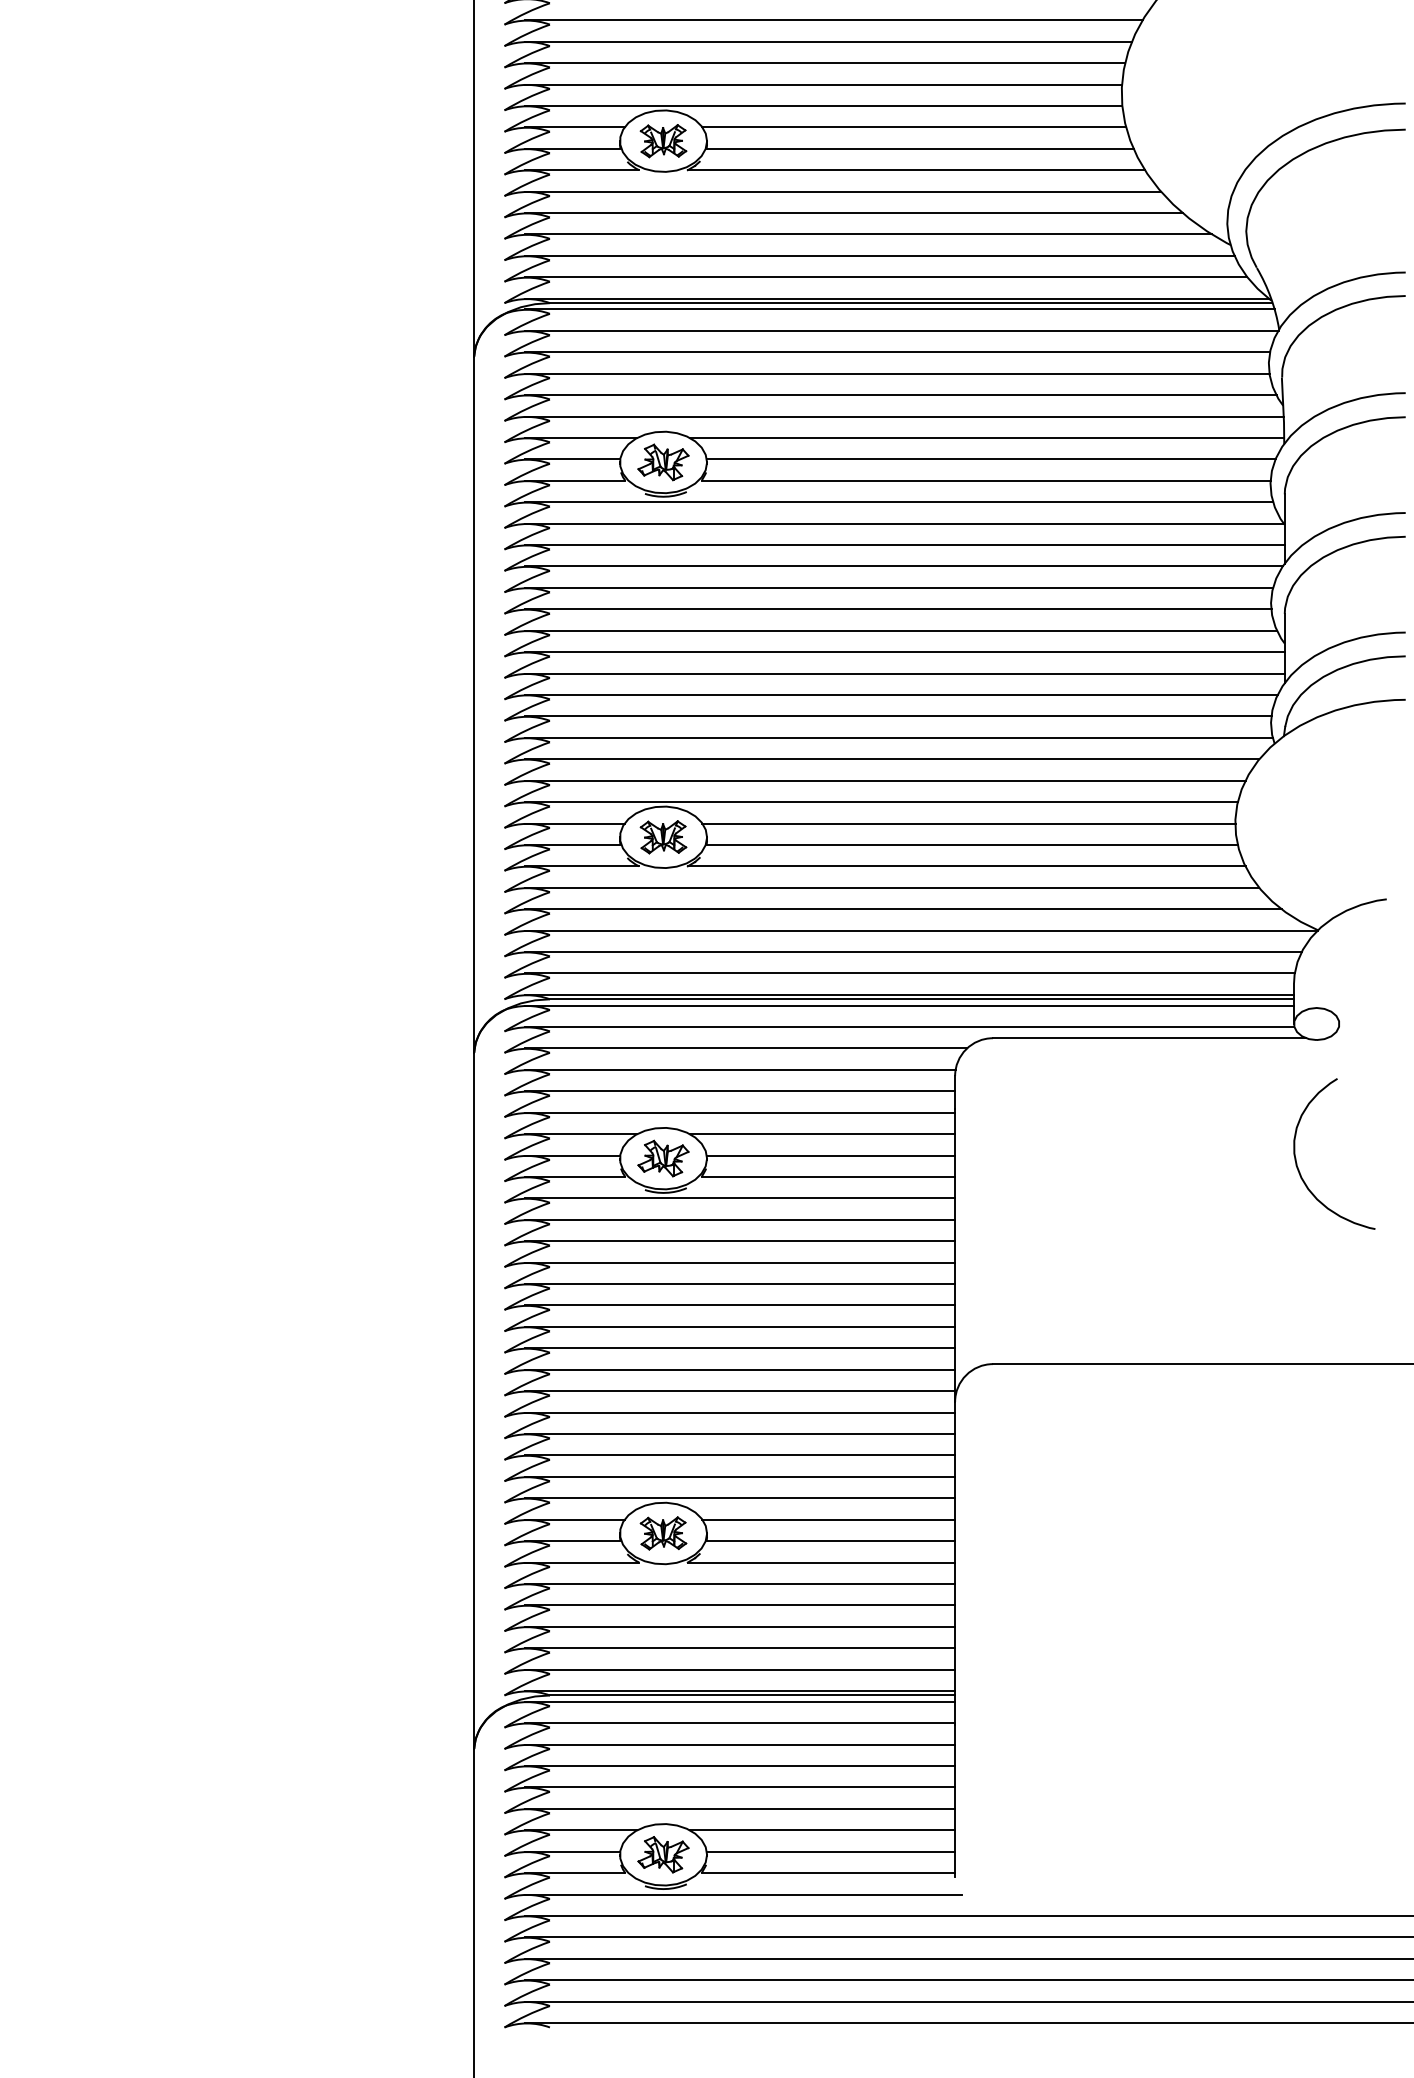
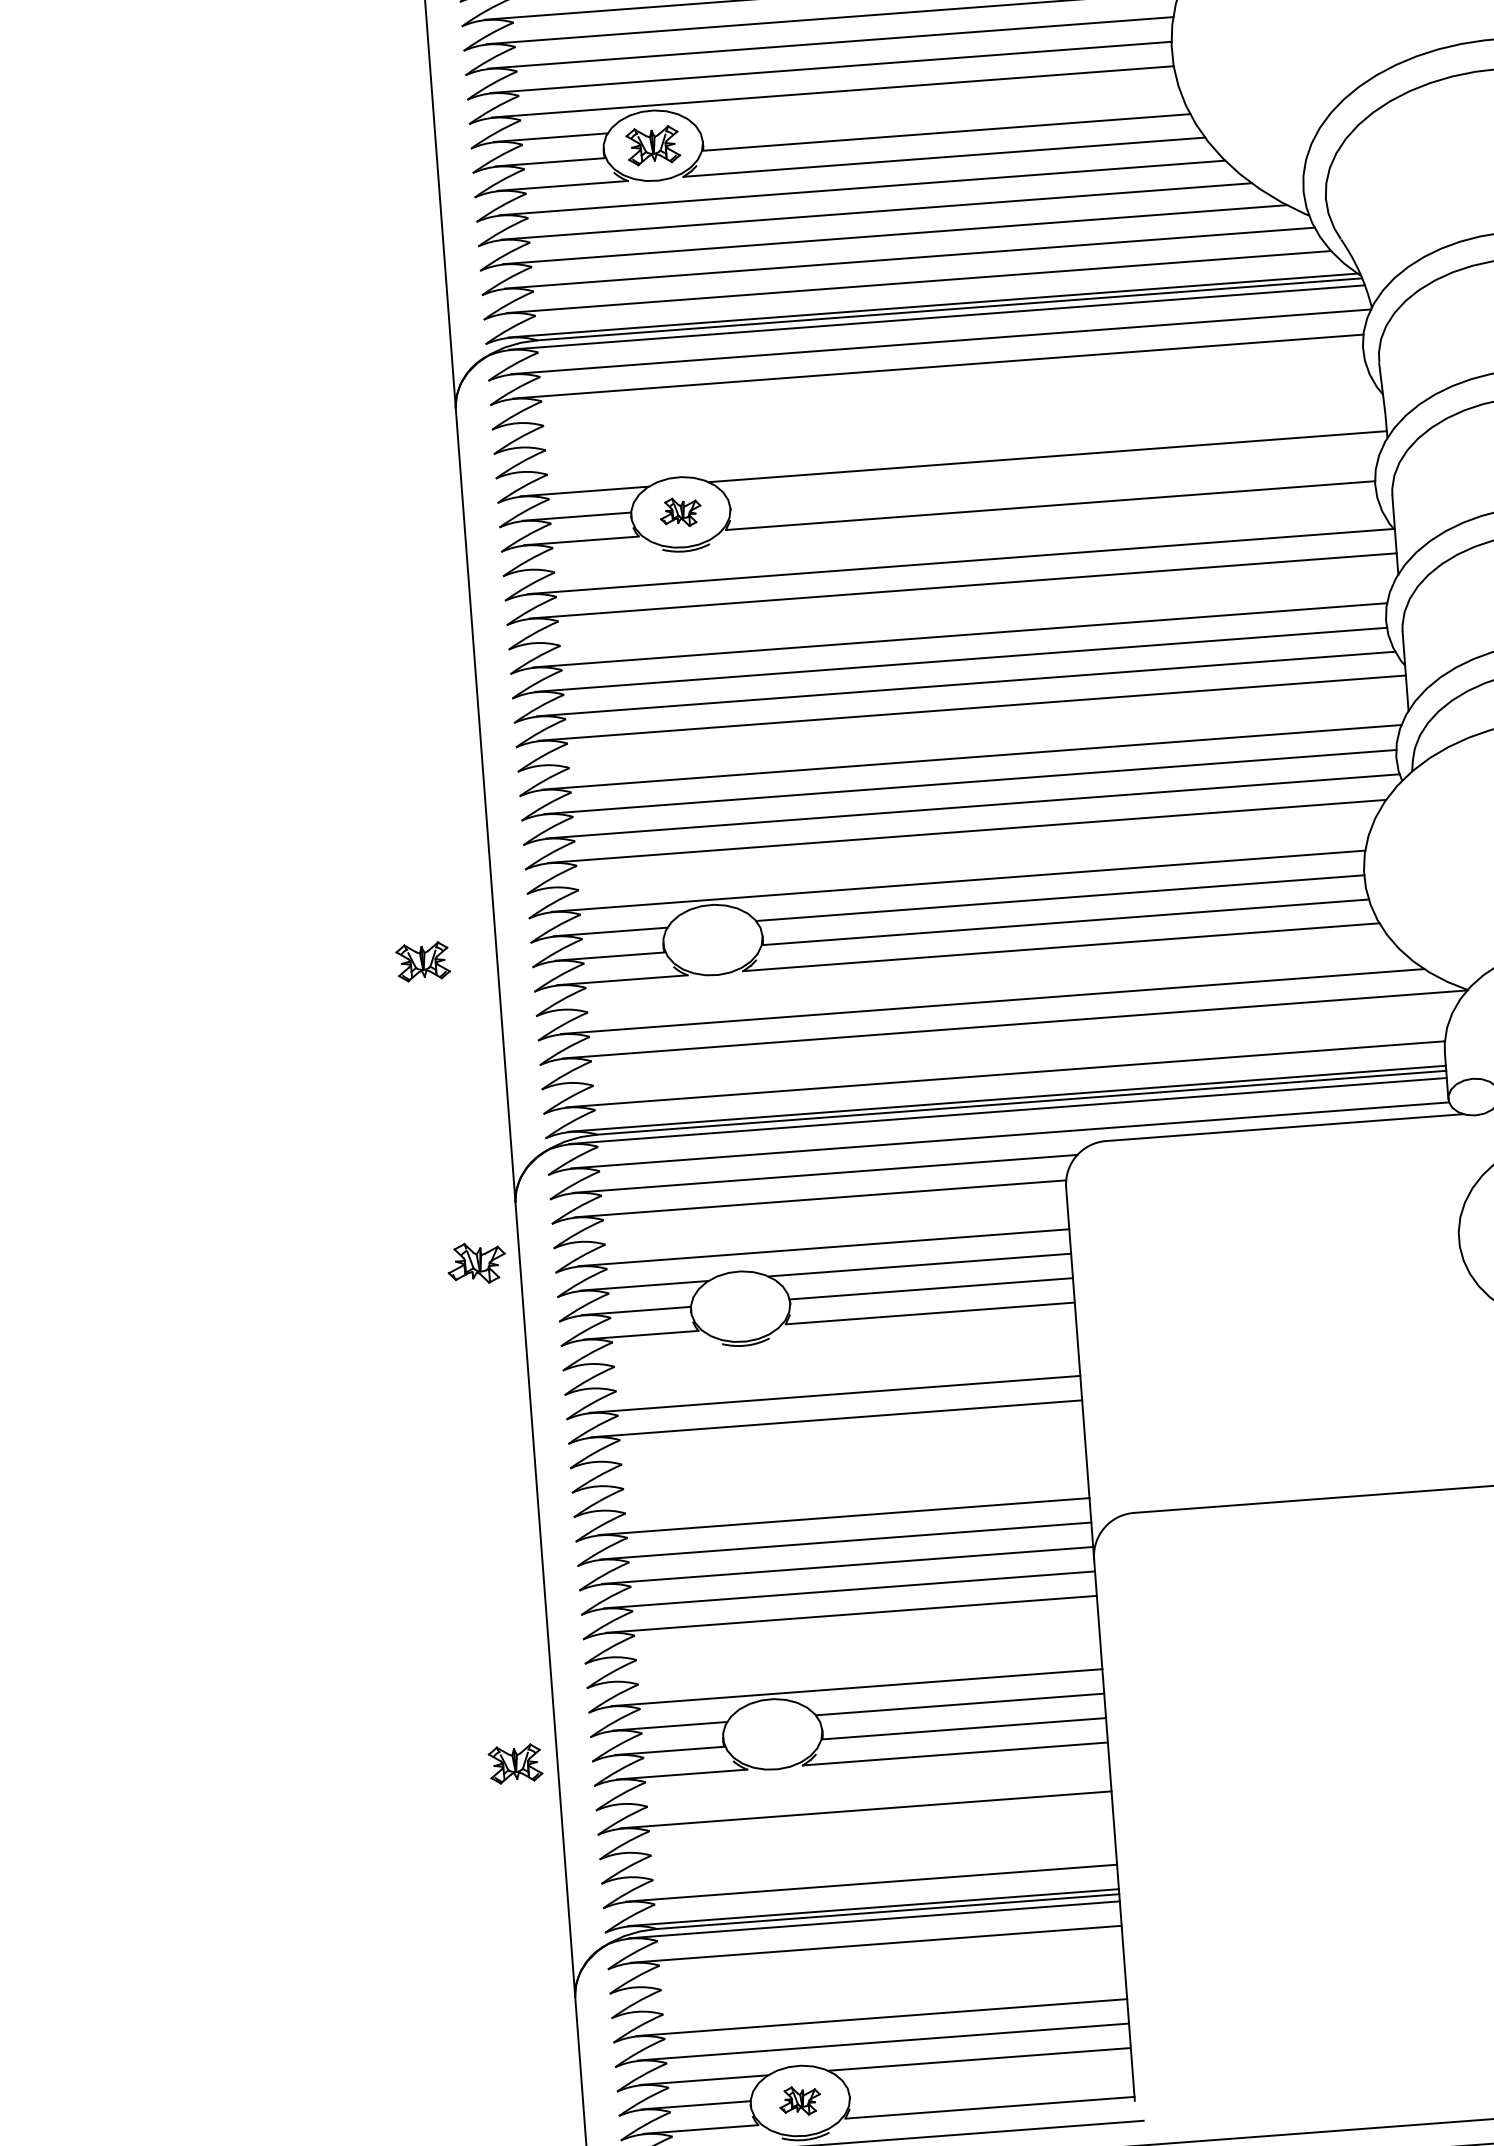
line: (914, 127) -> (938, 108), removed
line: (896, 373) -> (939, 390), removed
line: (900, 395) -> (945, 415), removed
line: (903, 416) -> (950, 439), removed
line: (990, 459) -> (1053, 480), removed
part: (663, 462) -> (680, 512), size x0.7
line: (898, 502) -> (952, 537), removed
line: (903, 566) -> (963, 610), removed
line: (904, 673) -> (973, 732), removed
line: (884, 780) -> (960, 856), removed
part: (663, 837) -> (423, 962), moved
line: (891, 887) -> (977, 977), removed
line: (912, 952) -> (1006, 1050), removed
line: (739, 1091) -> (821, 1223), removed
part: (663, 1158) -> (476, 1263), moved
line: (739, 1198) -> (830, 1345), removed
line: (739, 1219) -> (832, 1369), removed
line: (739, 1284) -> (838, 1443), removed
line: (739, 1305) -> (839, 1467), removed
line: (739, 1326) -> (841, 1491), removed
line: (739, 1455) -> (852, 1638), removed
line: (739, 1476) -> (854, 1662), removed
part: (663, 1533) -> (515, 1764), moved
line: (739, 1583) -> (863, 1784), removed
line: (739, 1626) -> (867, 1834), removed
line: (739, 1648) -> (869, 1859), removed
line: (739, 1744) -> (877, 1968), removed
line: (739, 1766) -> (879, 1993), removed
line: (830, 1851) -> (990, 2082), removed
part: (663, 1854) -> (800, 2100), size x0.7

